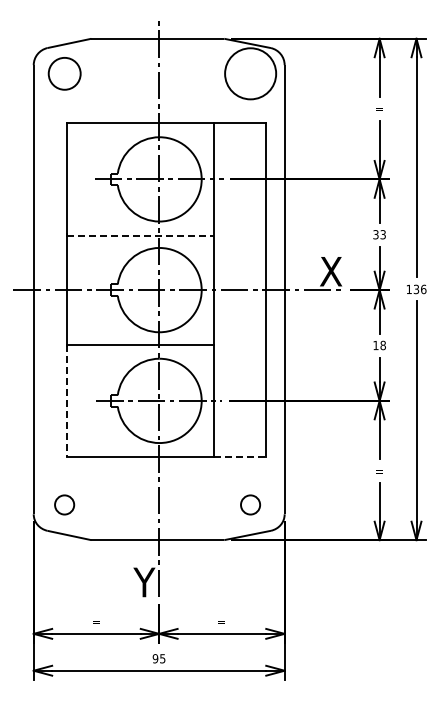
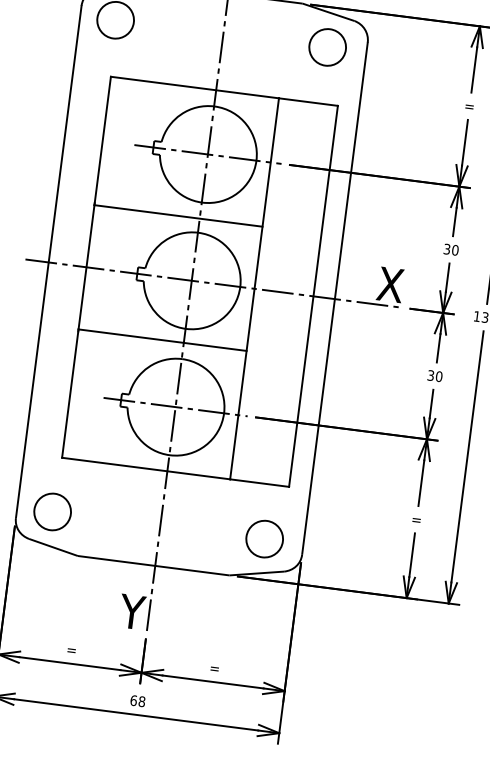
circle: (250, 73) -> (327, 47), size x0.62
text: (382, 234) -> (454, 249), 33 -> 30
line: (140, 235) -> (178, 215), dashed -> solid
text: (379, 345) -> (434, 376), 18 -> 30
line: (66, 401) -> (69, 394), dashed -> solid
line: (240, 457) -> (260, 483), dashed -> solid
circle: (64, 504) -> (52, 511), size x1.67
circle: (250, 504) -> (264, 538), size x1.67
text: (158, 658) -> (137, 700), 95 -> 68

